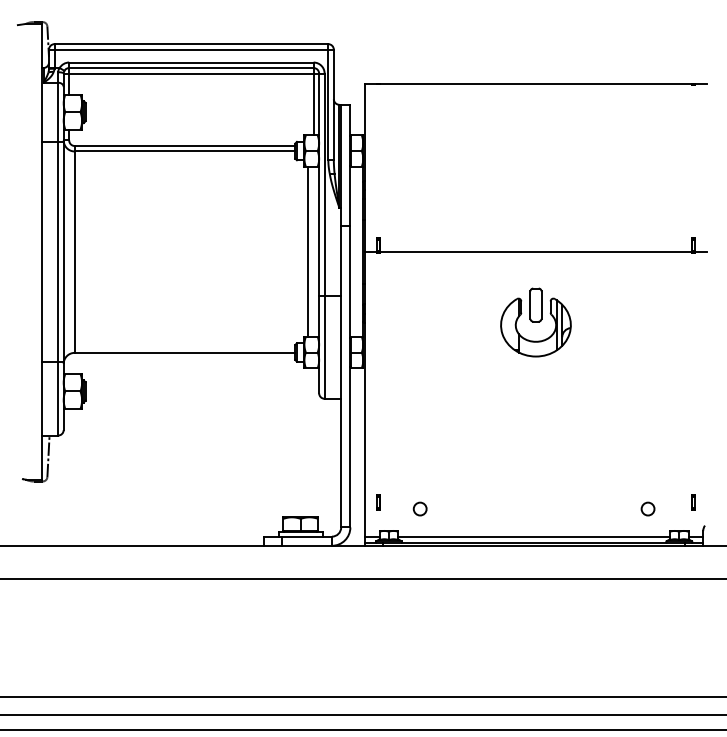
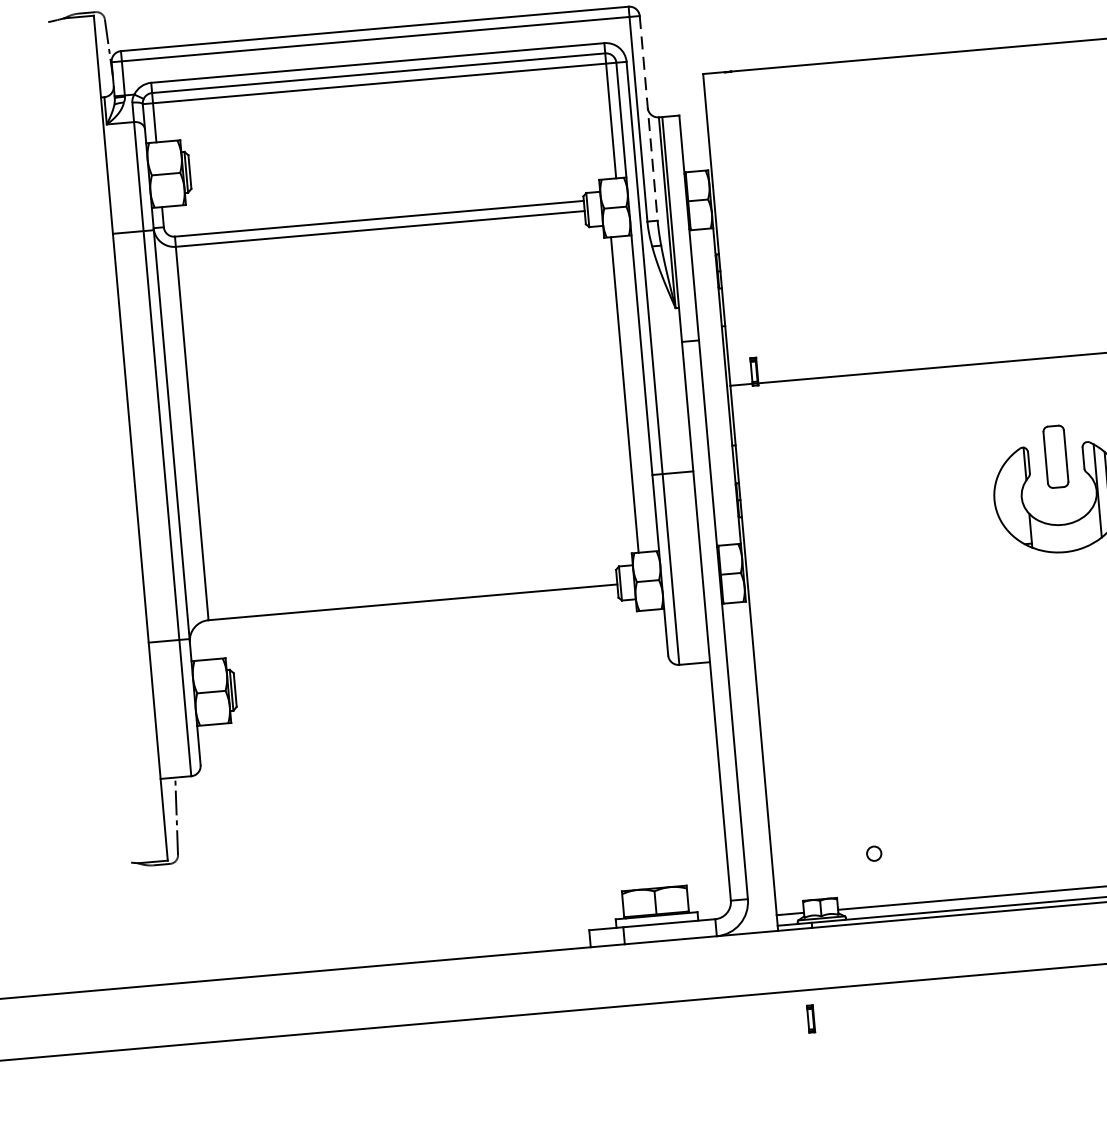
line: (333, 105) -> (648, 119), solid -> dashed
part: (378, 502) -> (810, 1018), moved
circle: (419, 508) -> (872, 852), size x0.6

